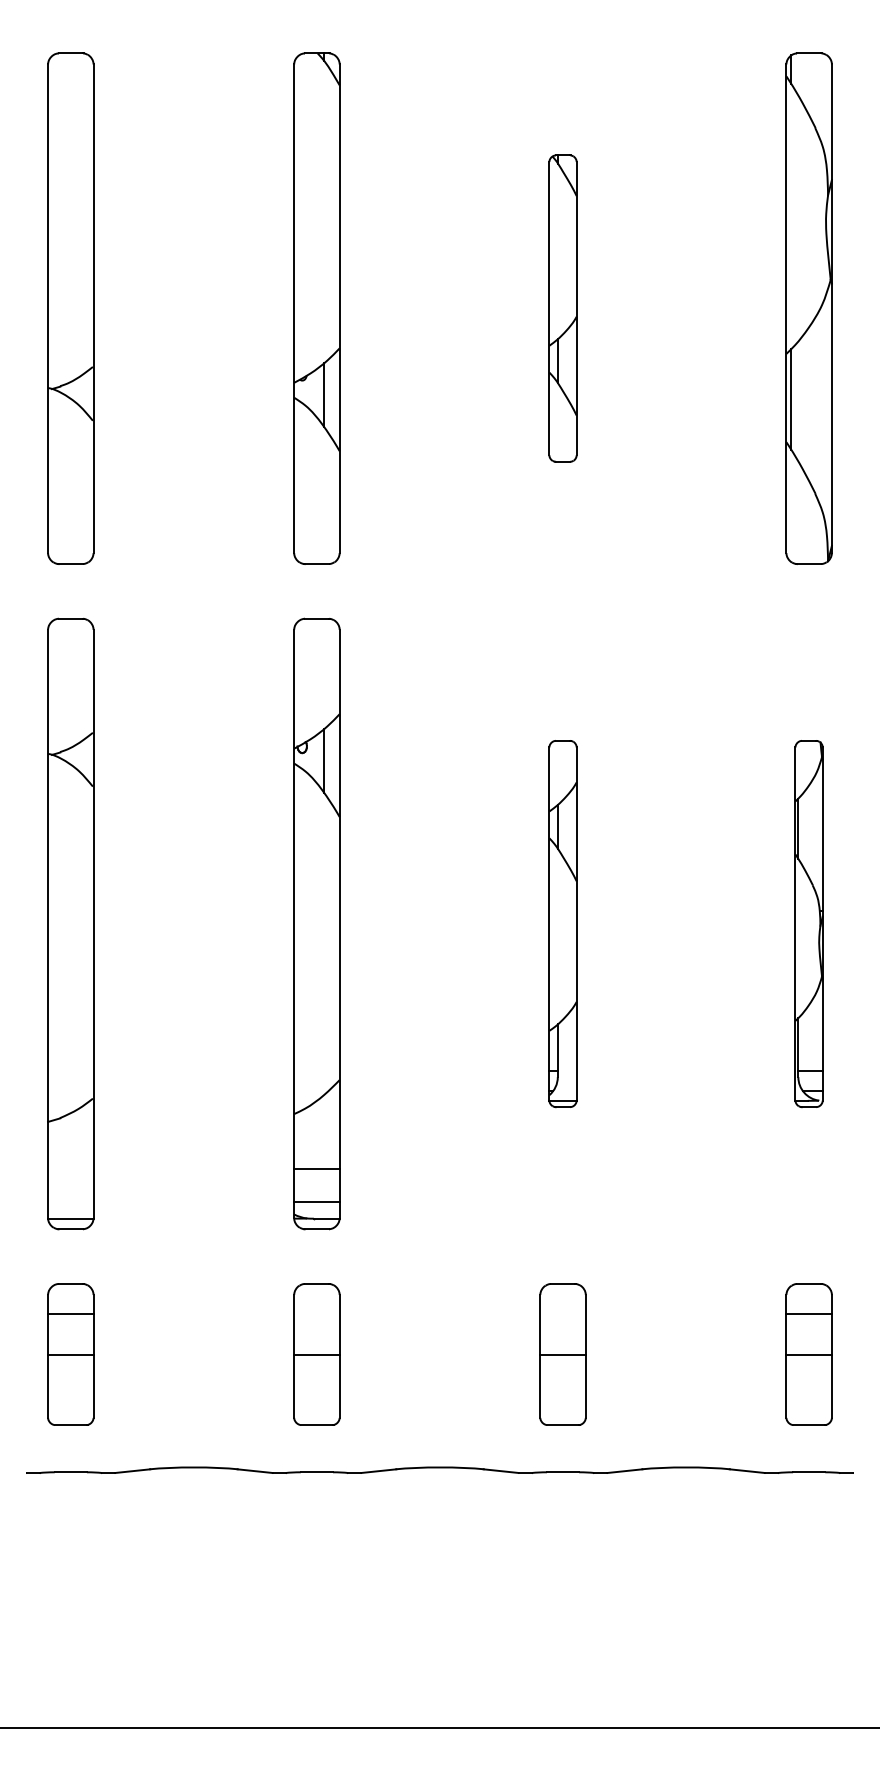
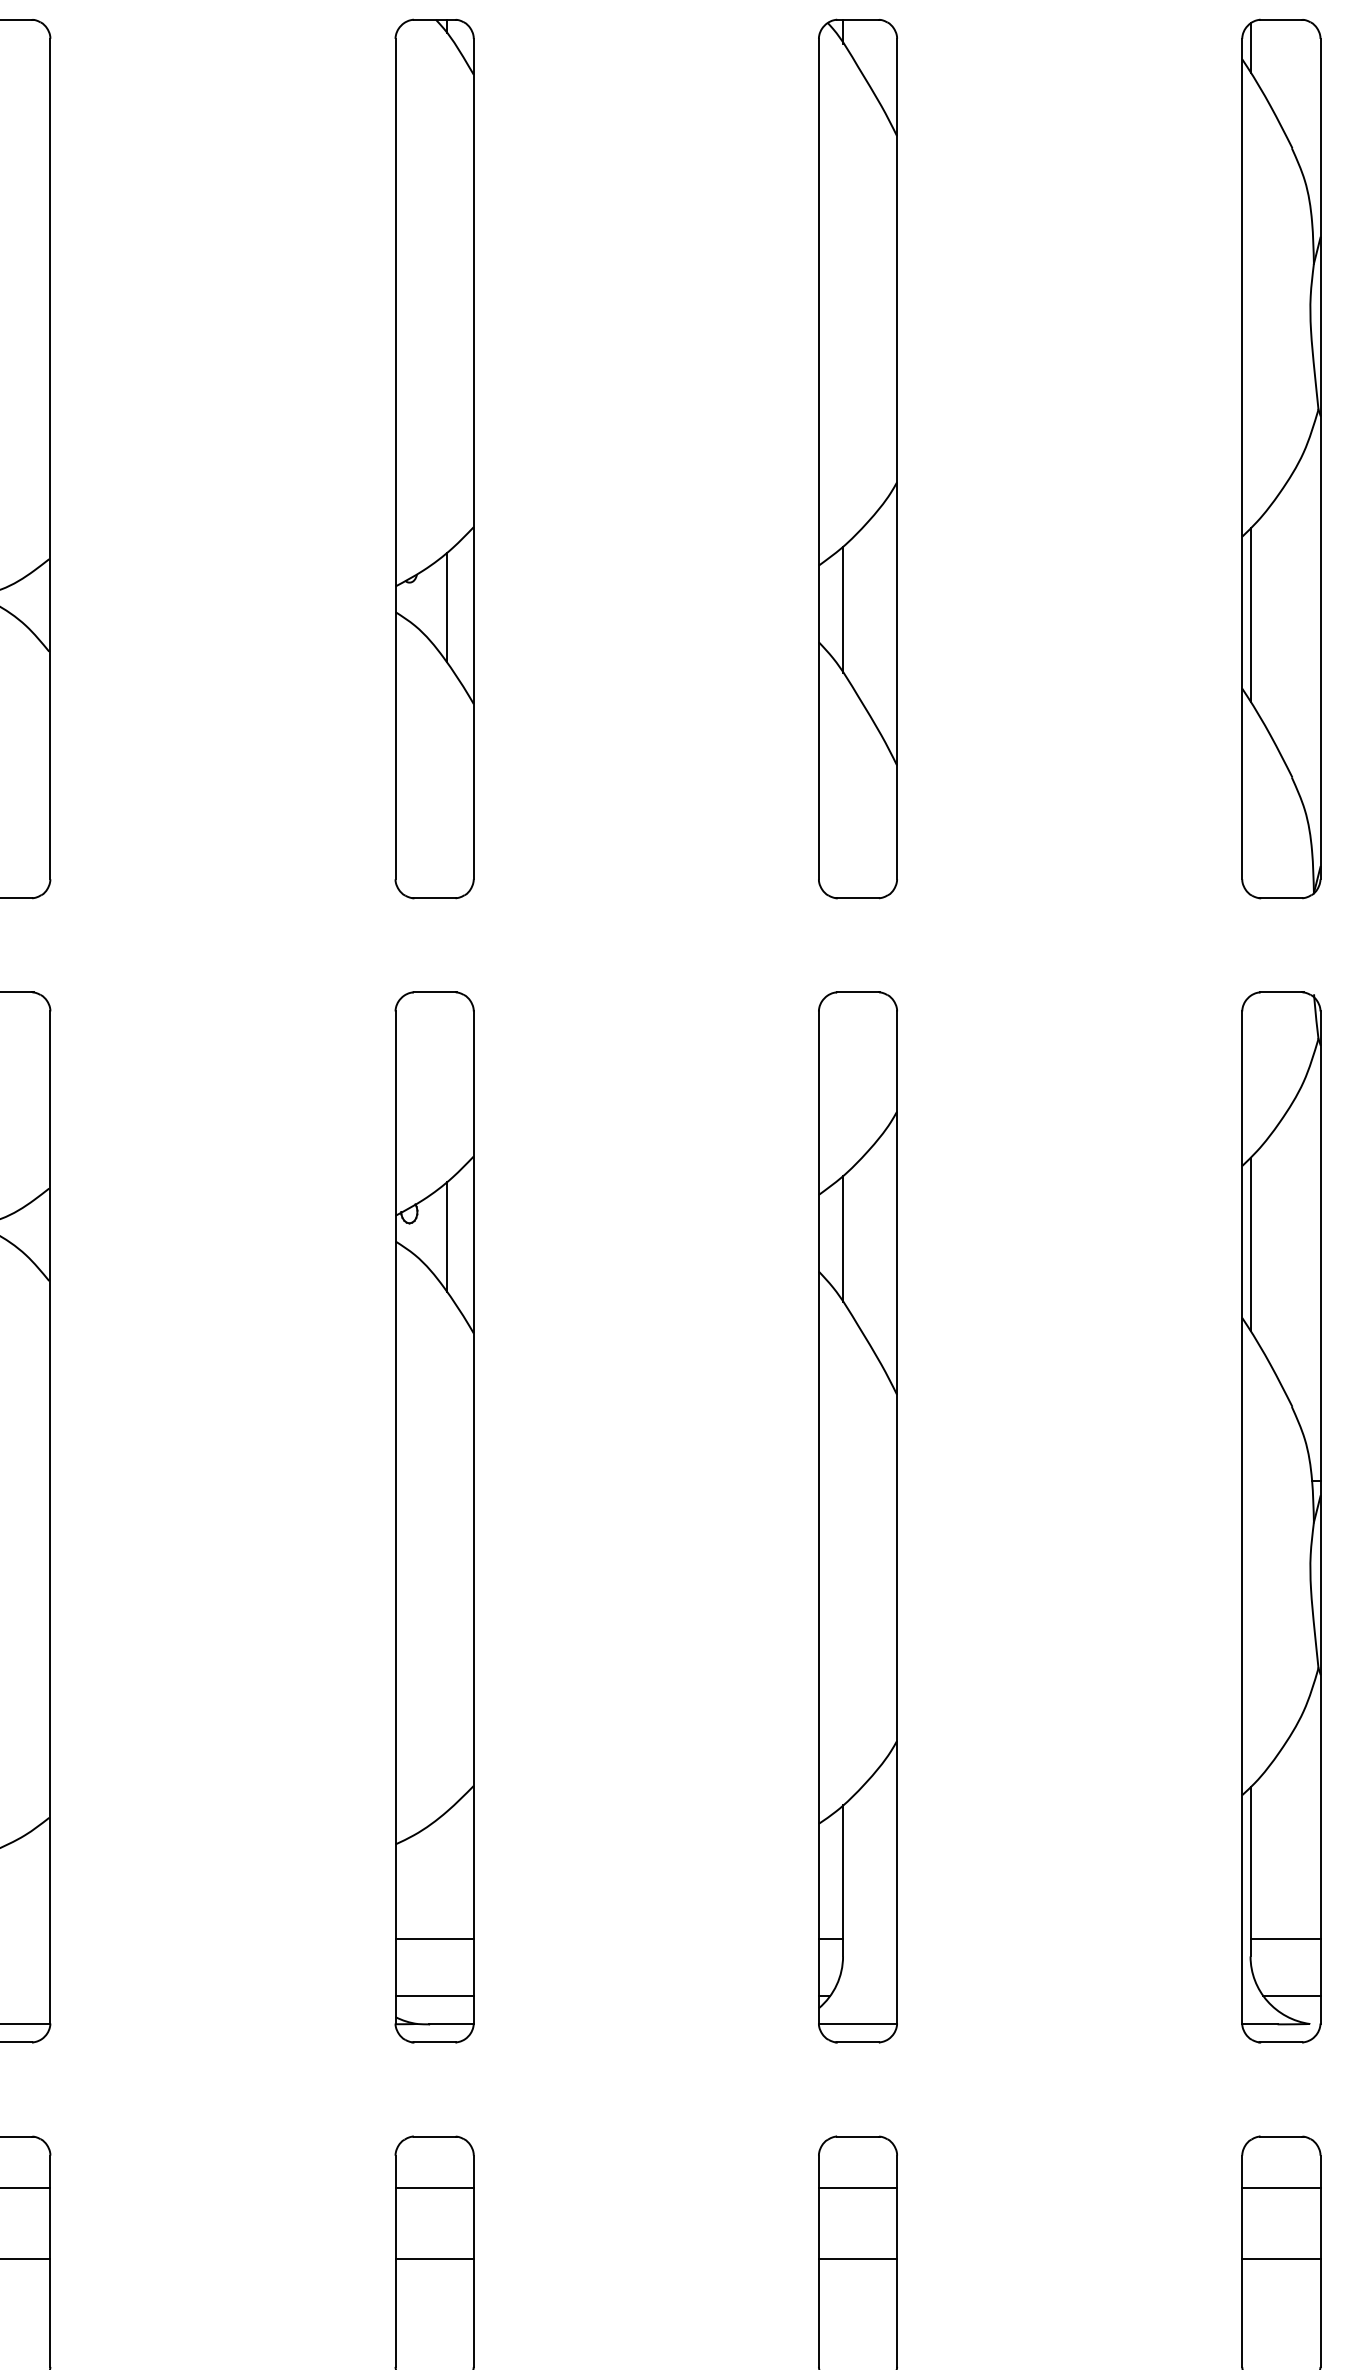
part: (562, 308) -> (857, 458), size x1.67
part: (562, 923) -> (857, 1516), size x1.67
part: (808, 923) -> (1280, 1516), size x1.67
line: (316, 1313) -> (433, 2187), added
line: (562, 1313) -> (857, 2187), added

